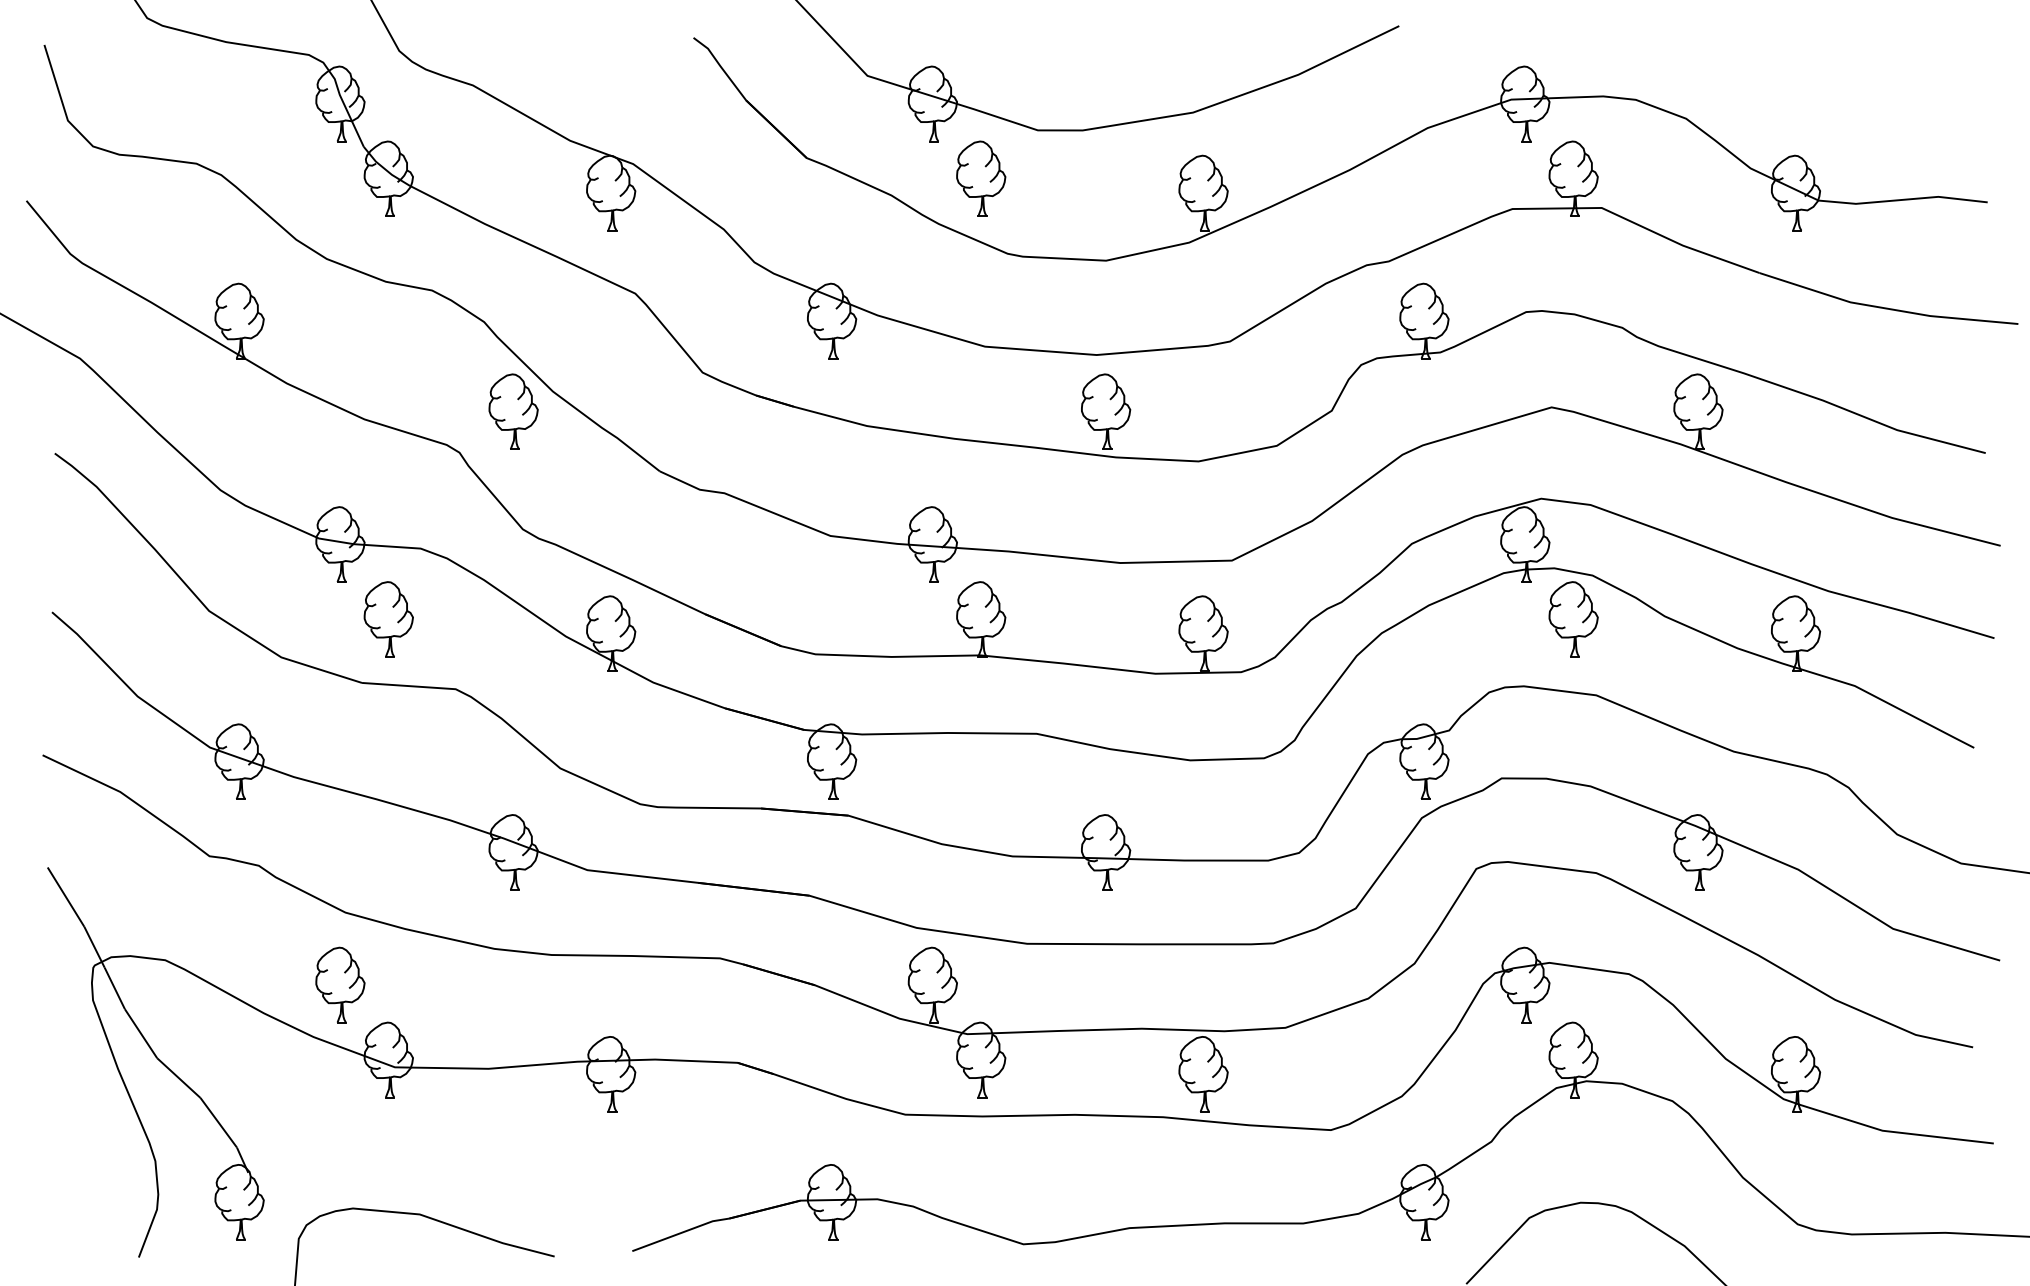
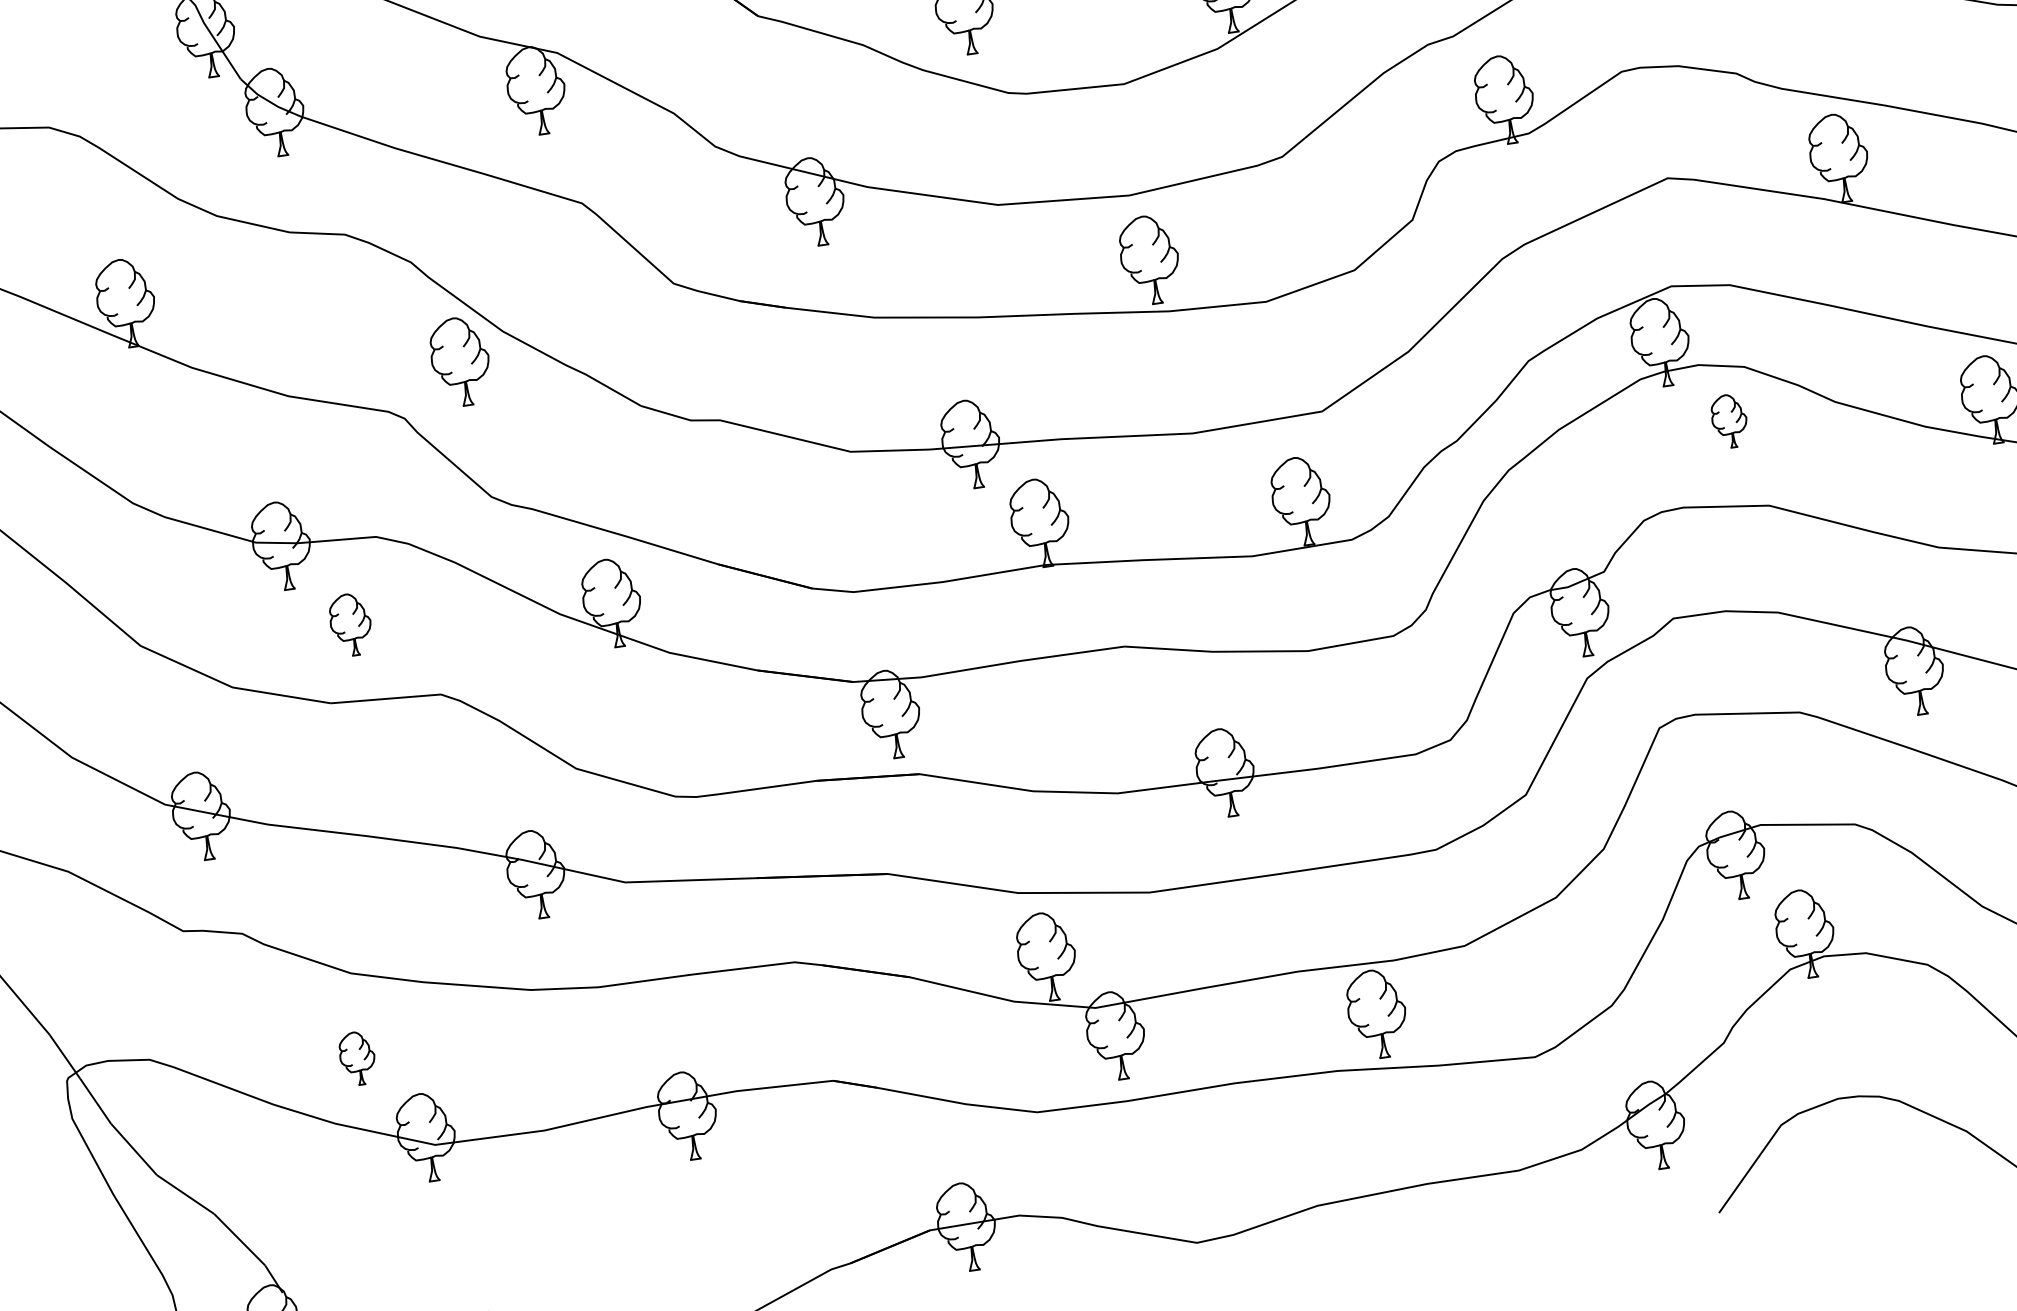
part: (388, 619) -> (350, 624), size x0.7
part: (1573, 619) -> (1729, 421), size x0.6
part: (340, 984) -> (357, 1057), size x0.6

